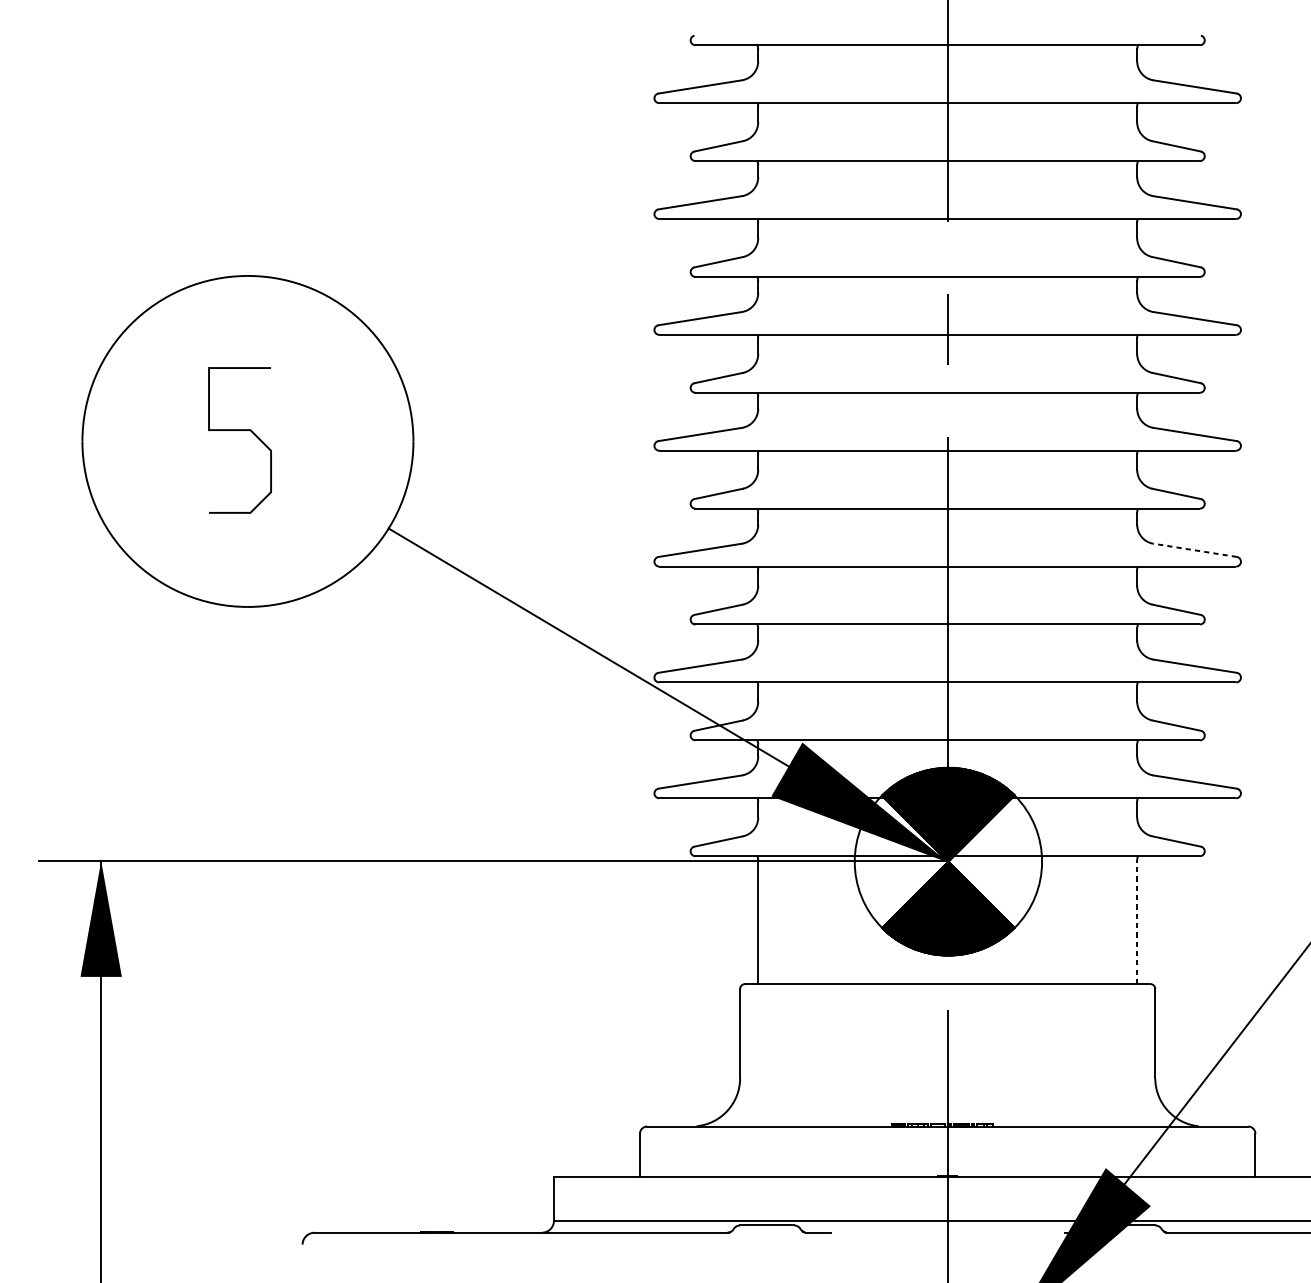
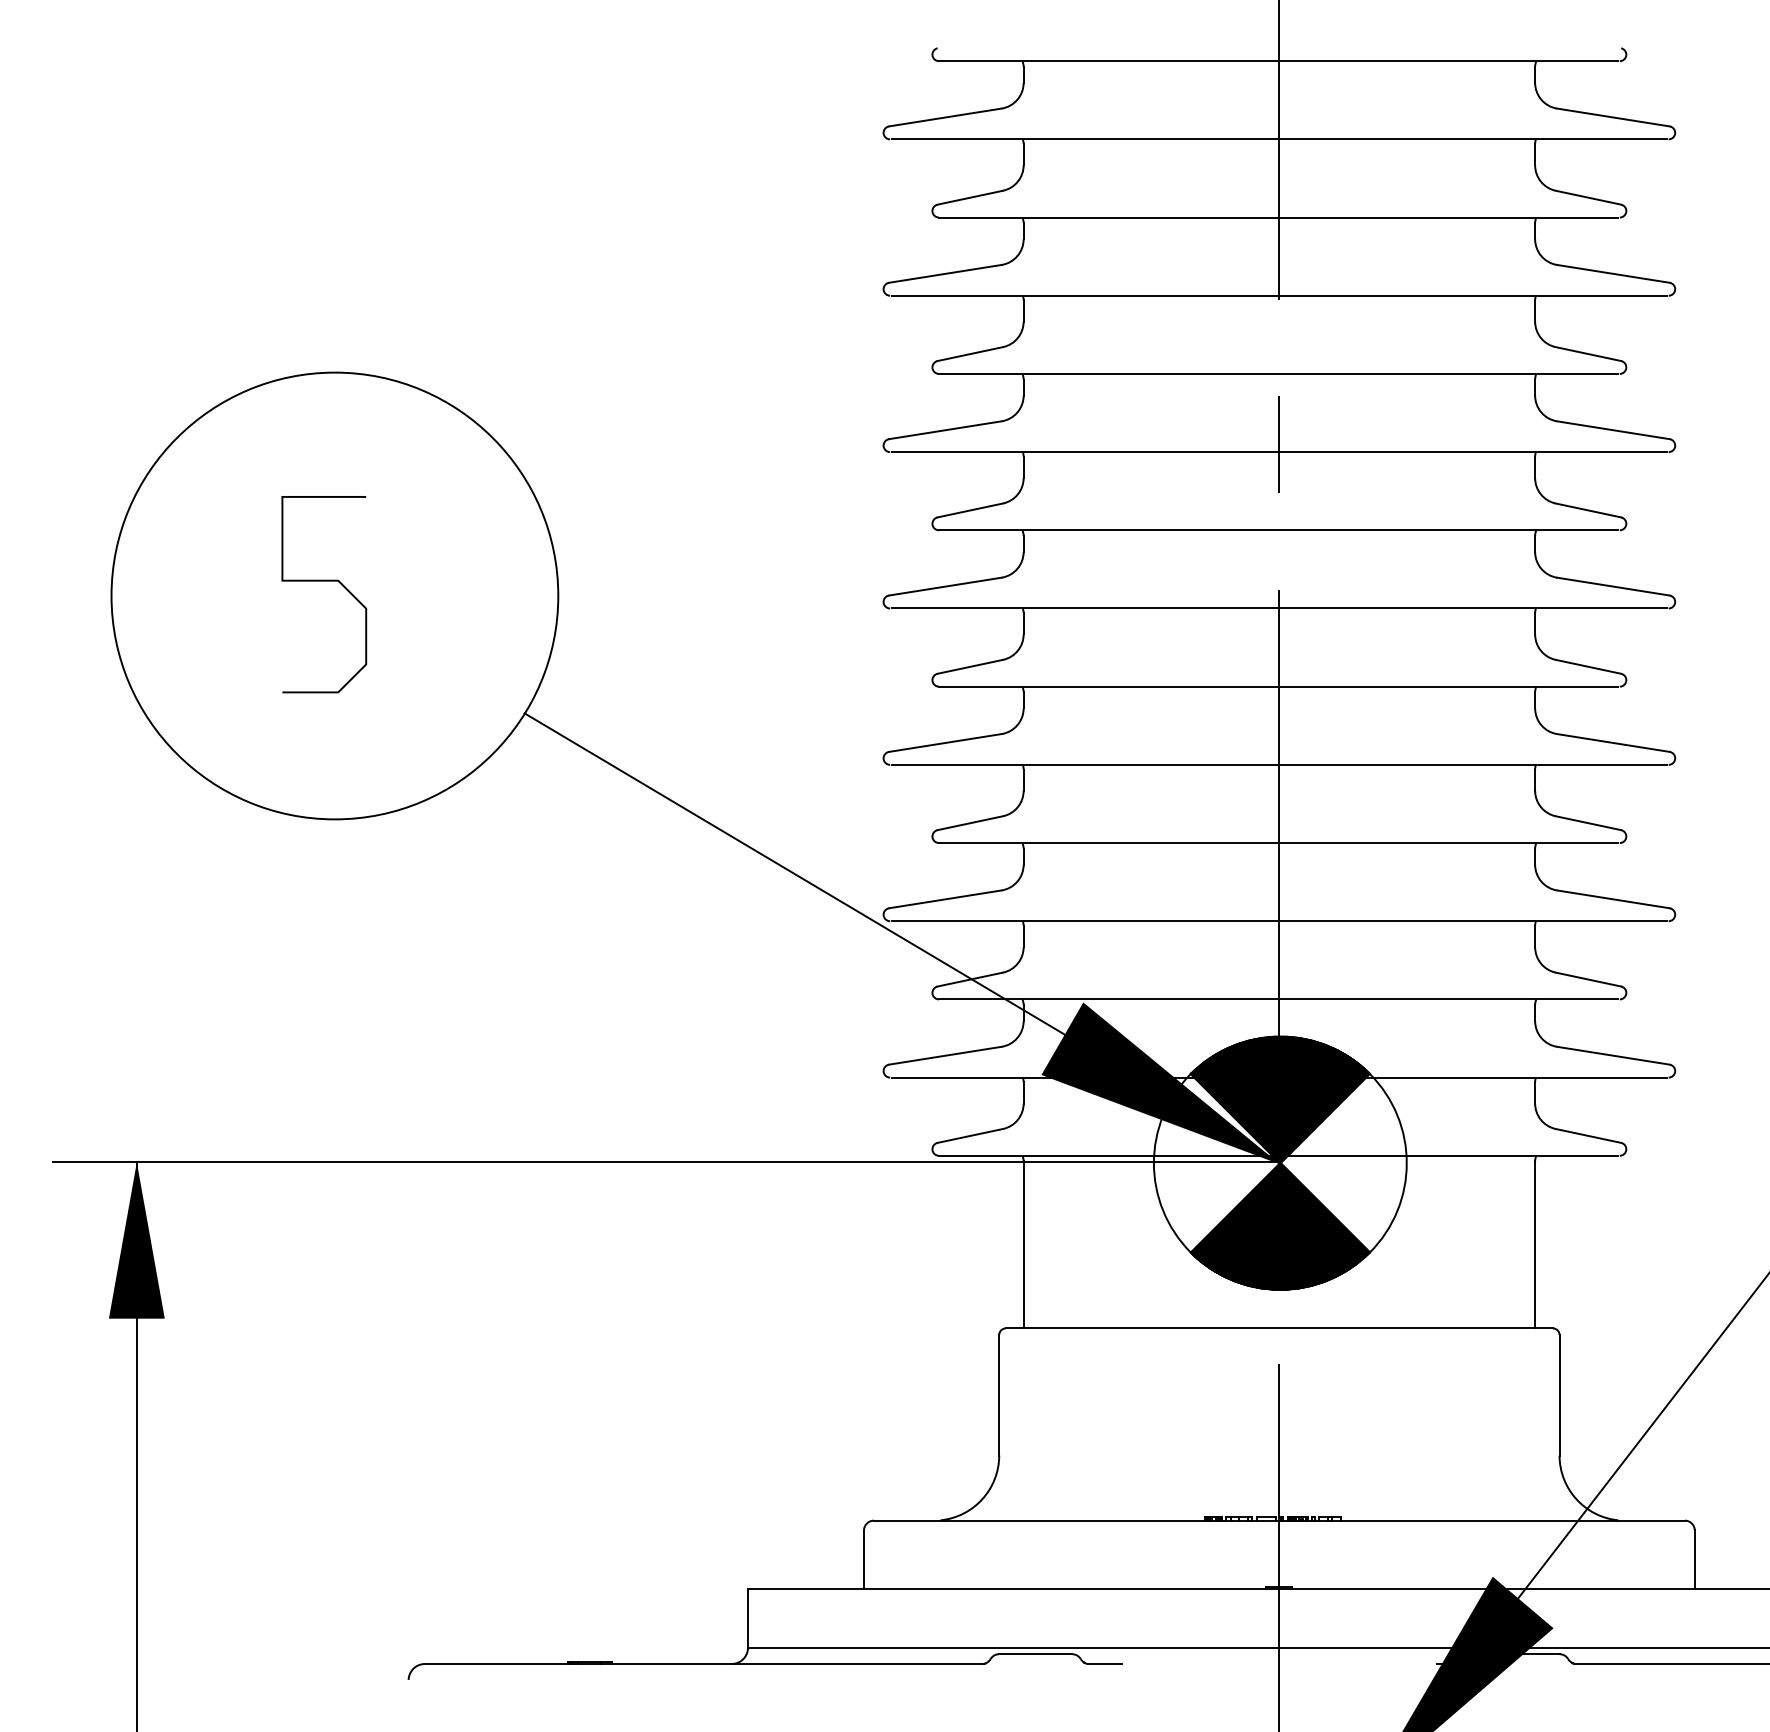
line: (1194, 549) -> (1612, 742), dashed -> solid
line: (1137, 921) -> (1535, 1244), dashed -> solid

